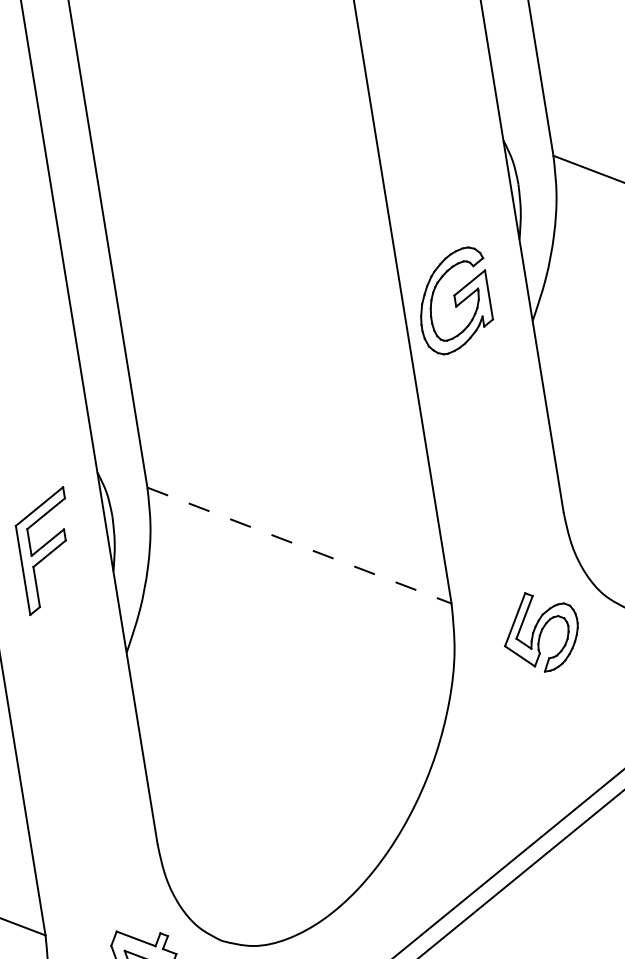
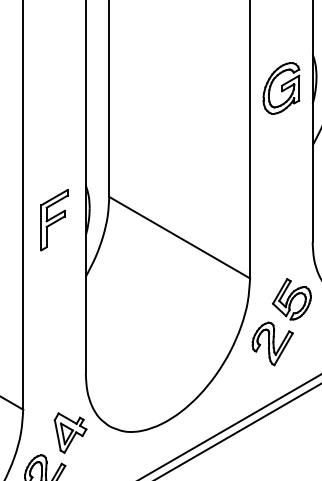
part: (454, 301) -> (281, 88), moved
line: (301, 544) -> (180, 237), dashed -> solid
part: (516, 724) -> (272, 343), added

